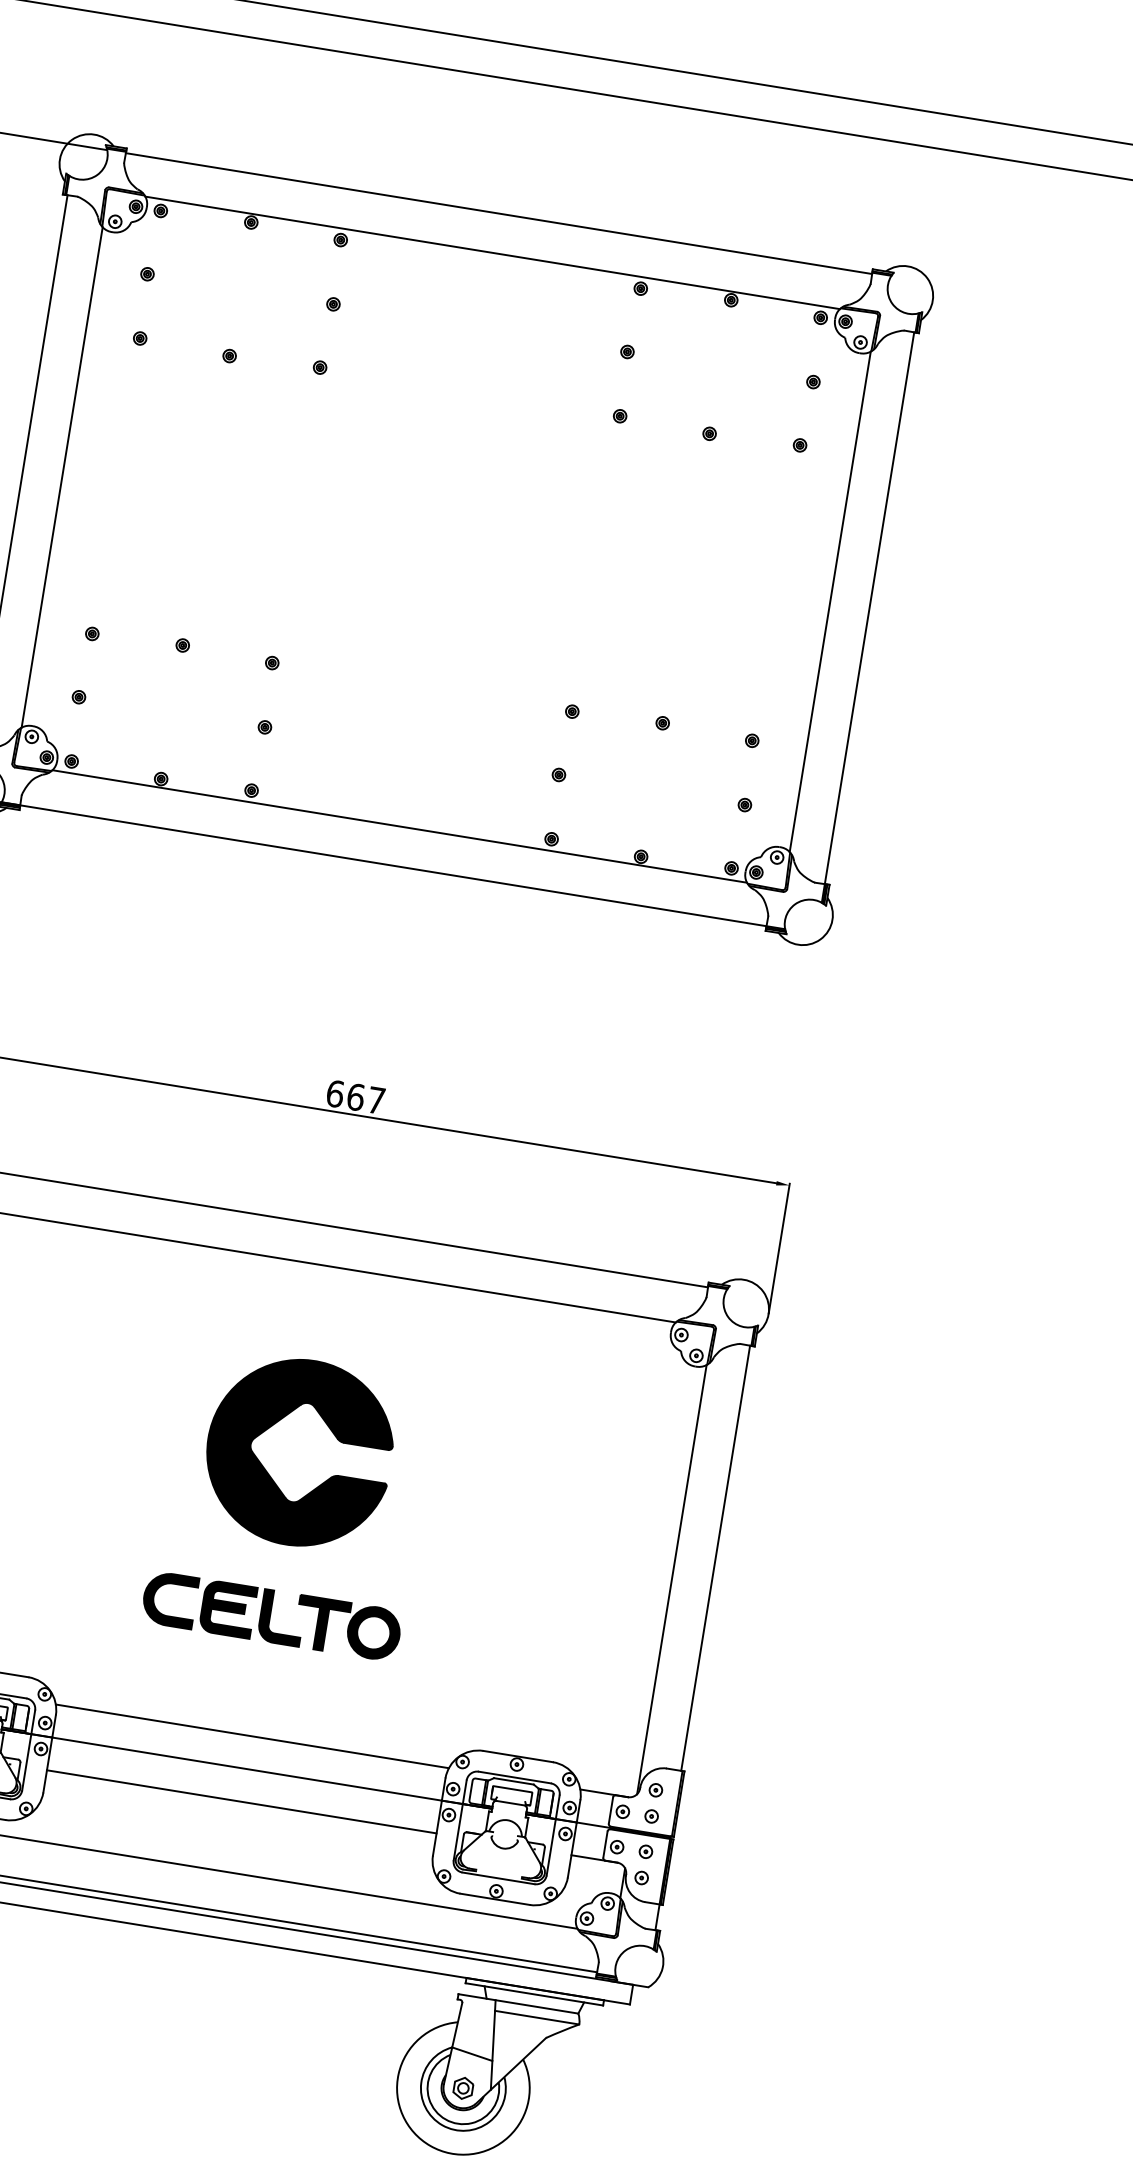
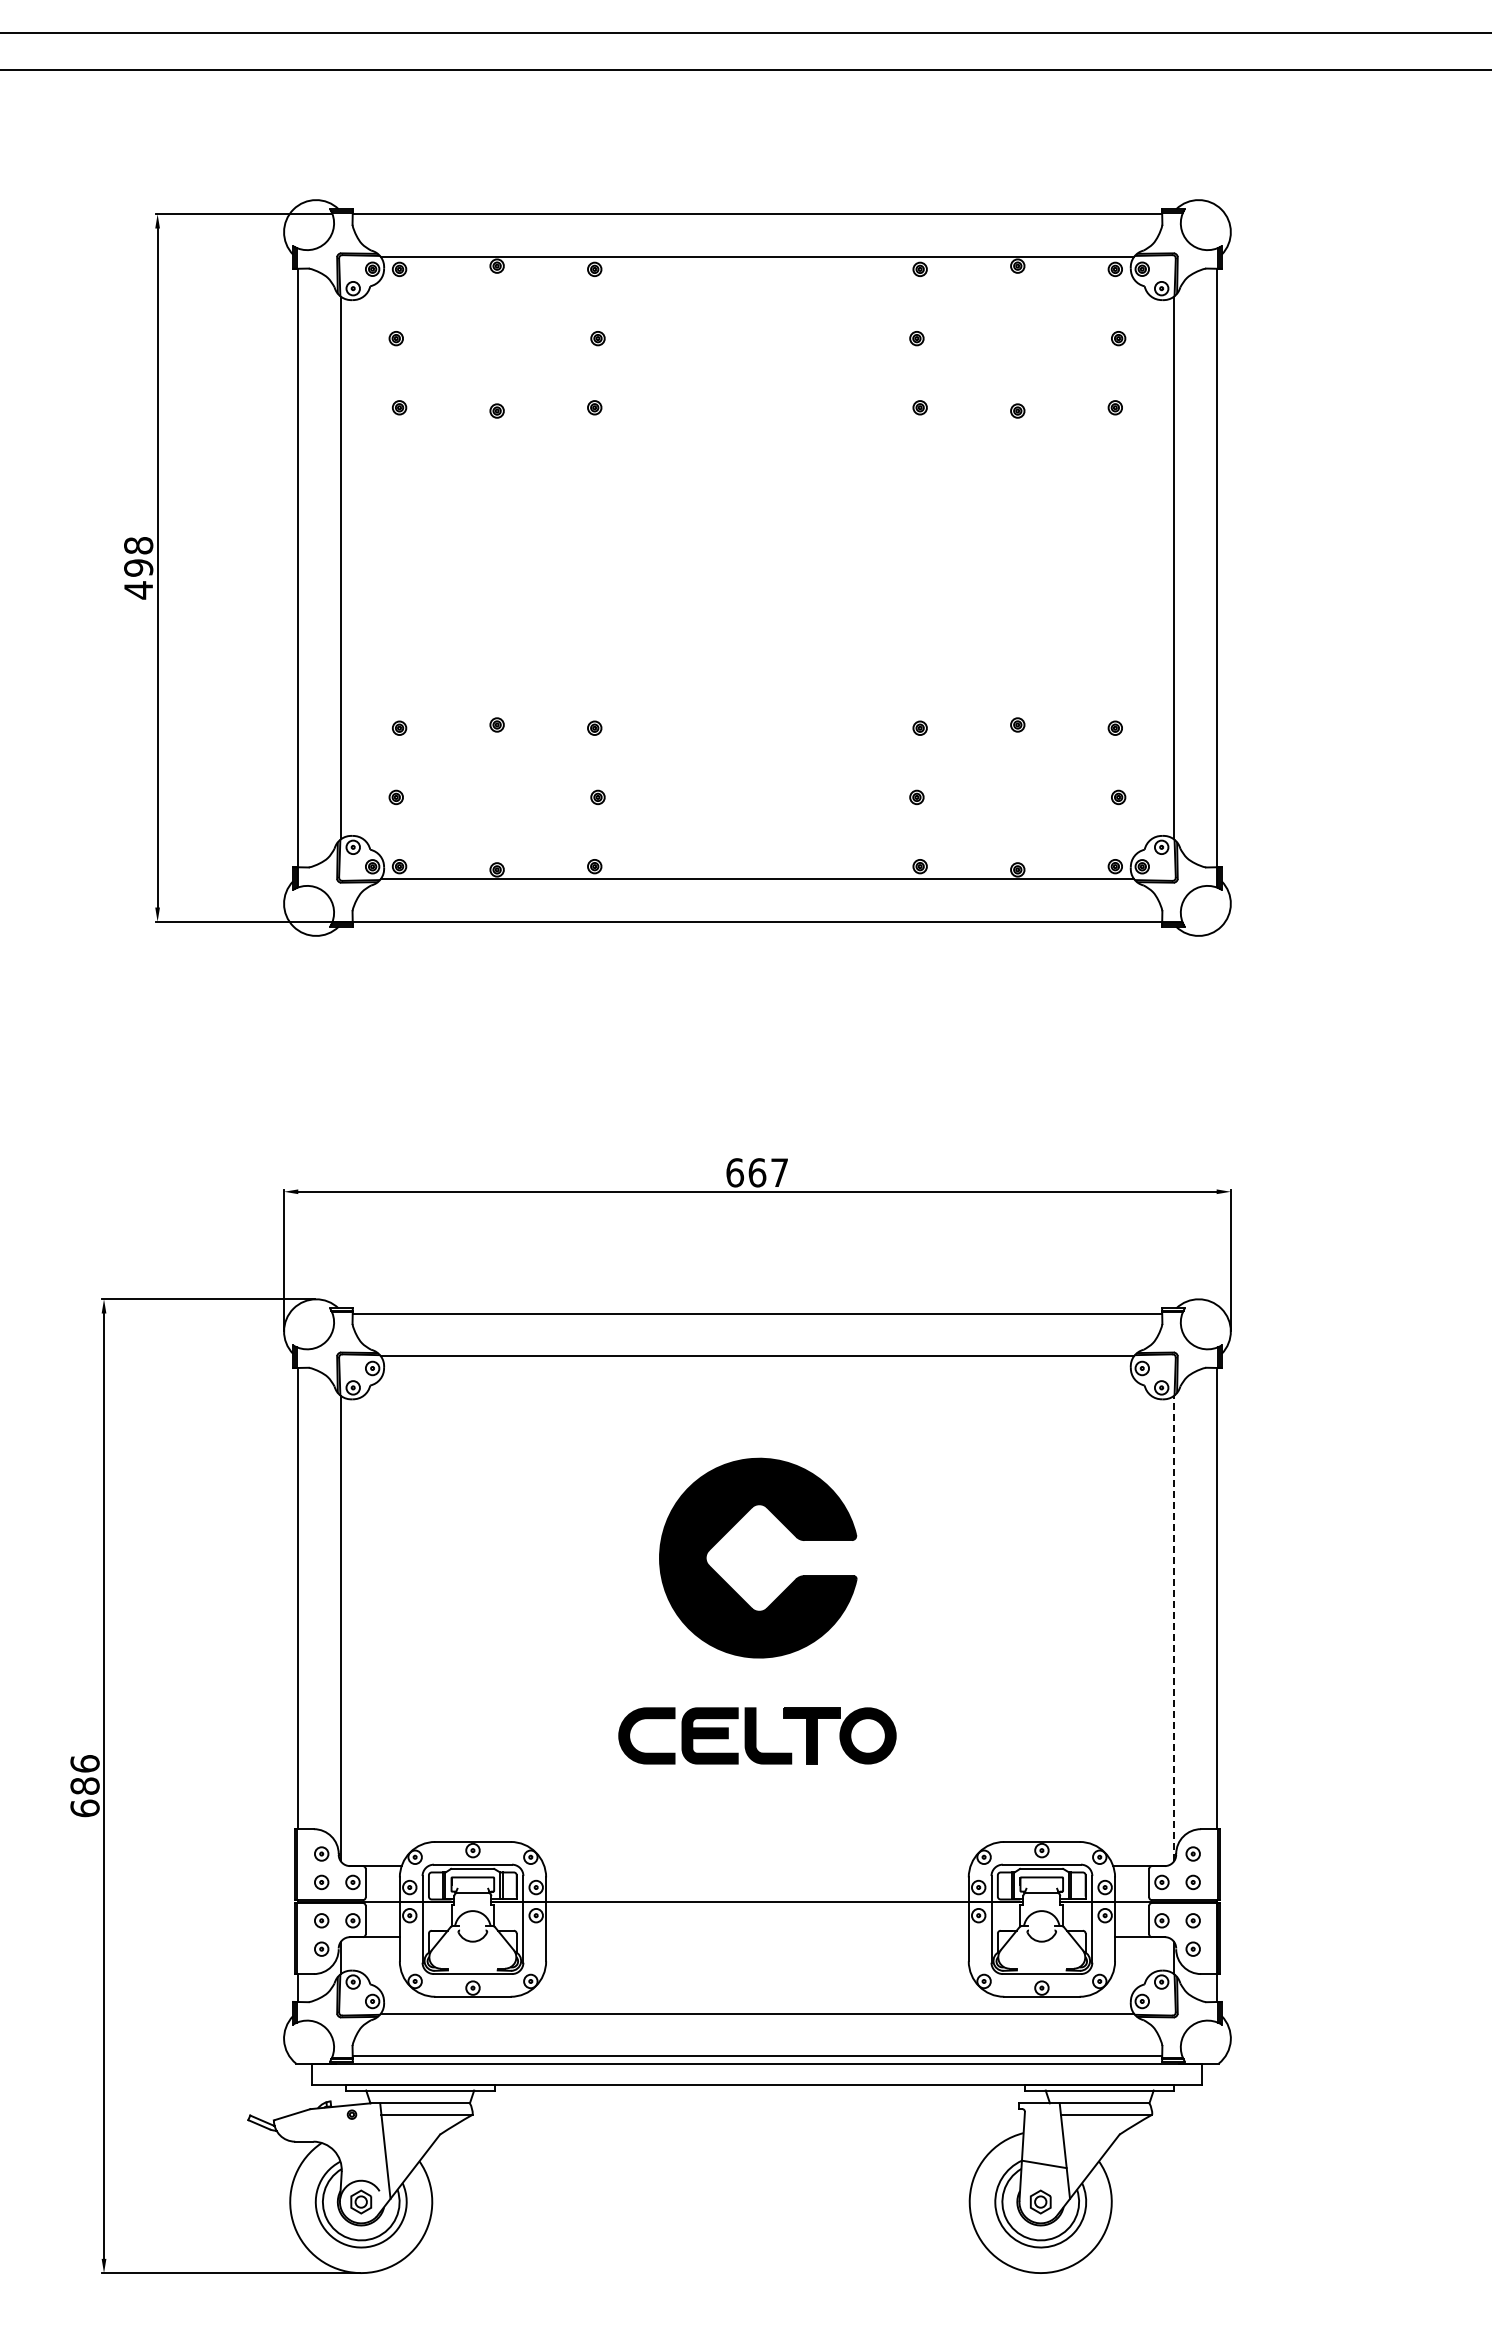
line: (672, 1579) -> (1174, 1628), solid -> dashed
line: (252, 1736) -> (757, 1866), removed
line: (241, 1802) -> (757, 1937), removed

